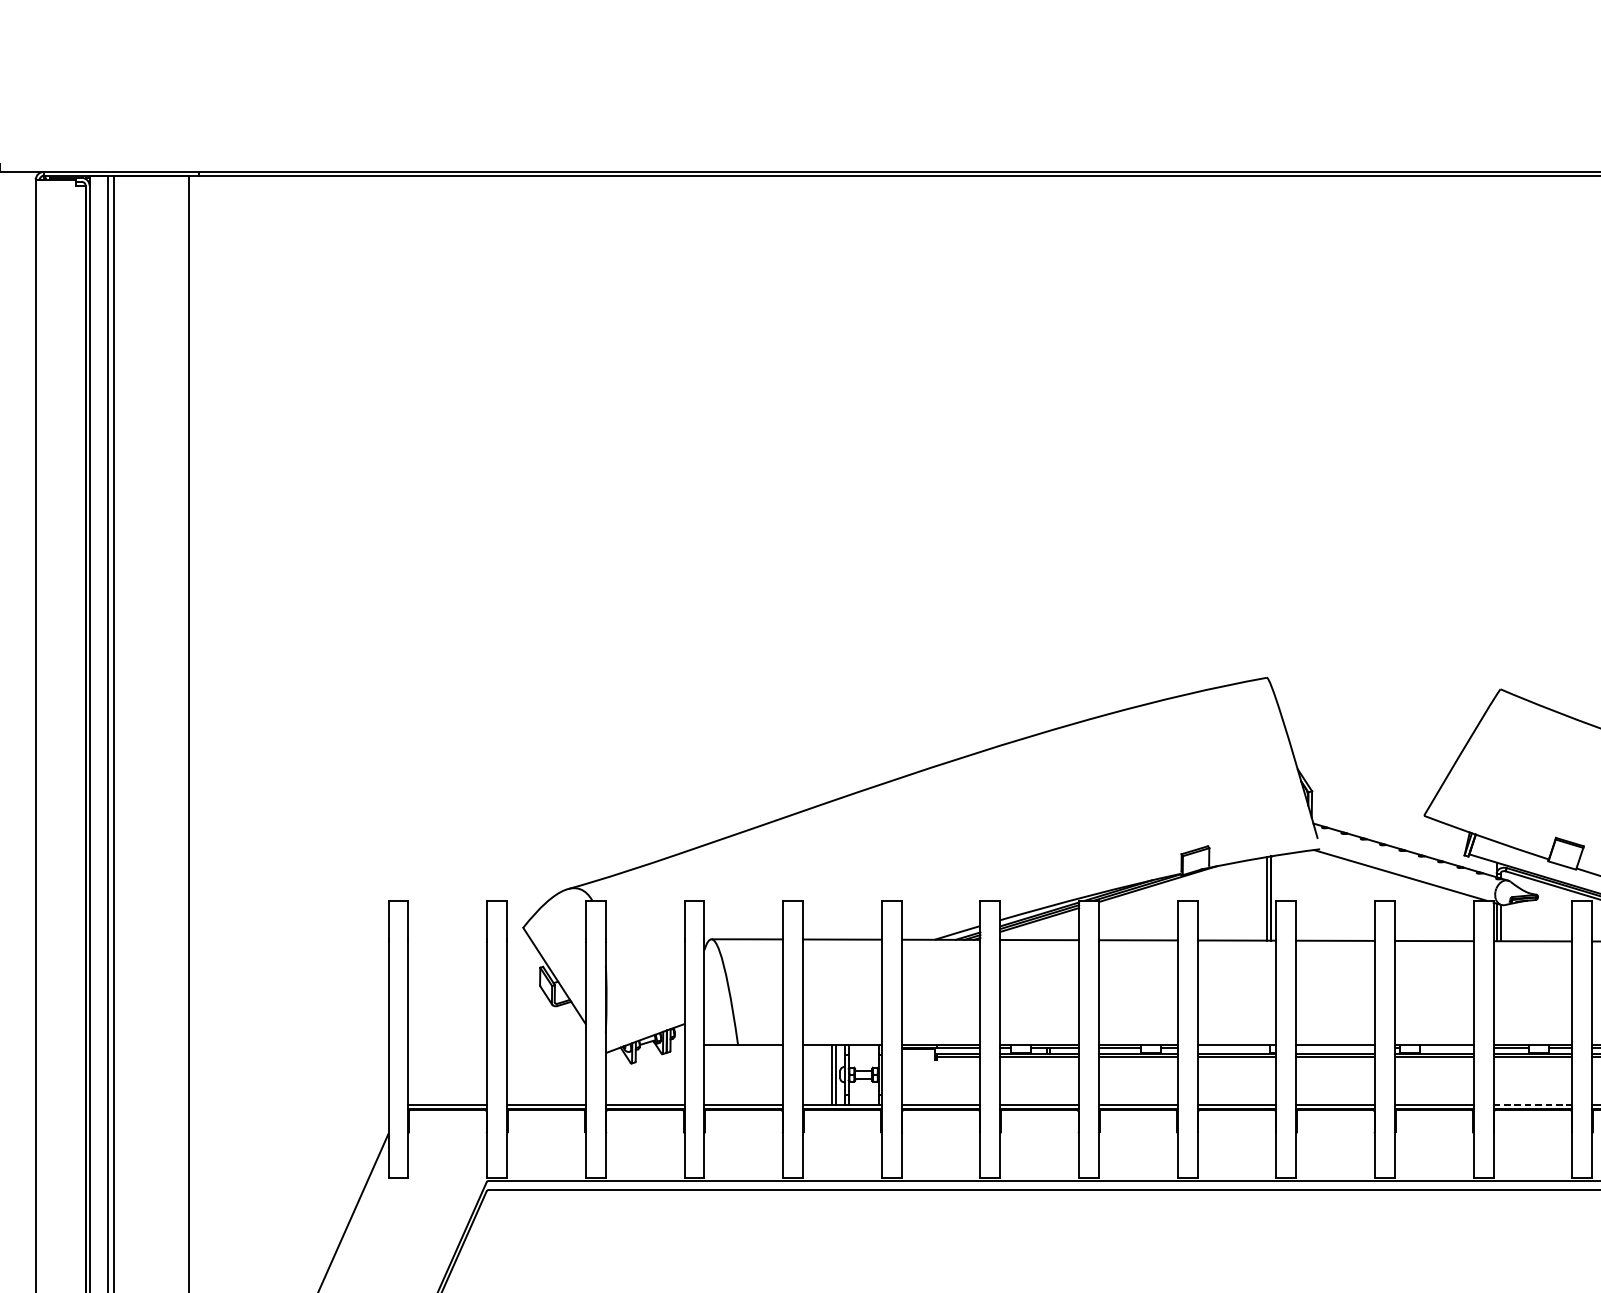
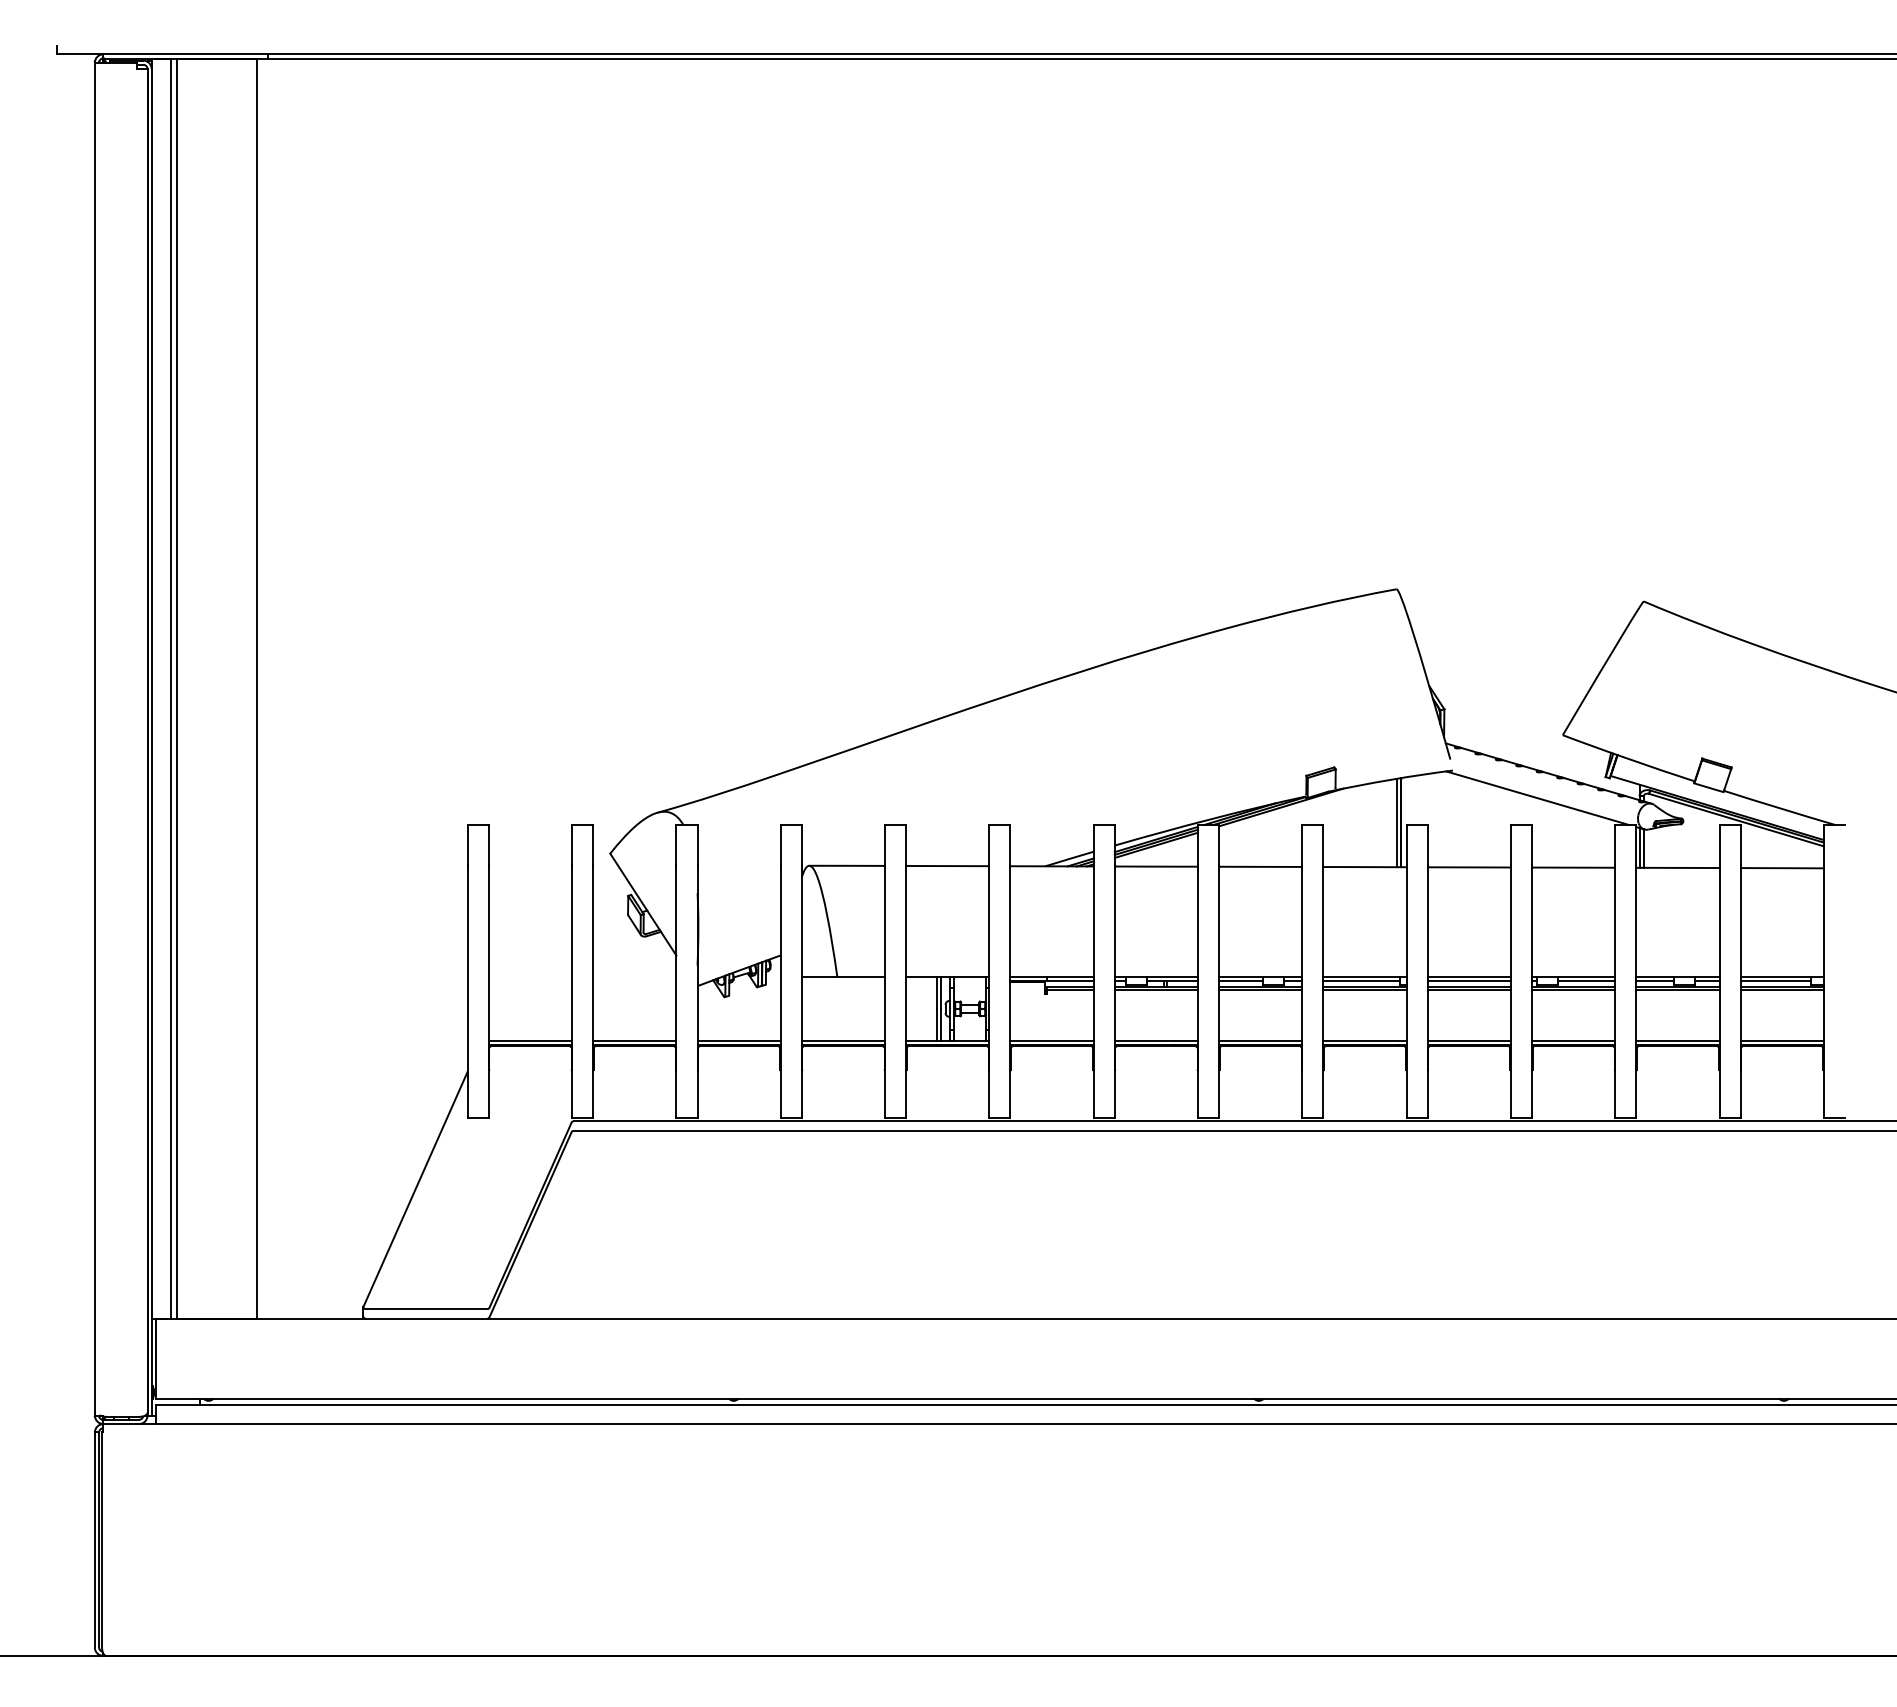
line: (1233, 1047) -> (1361, 980), added
line: (1334, 1047) -> (1468, 980), added
line: (1446, 1047) -> (1586, 980), added
line: (1532, 1104) -> (1677, 1040), dashed -> solid

